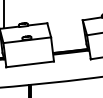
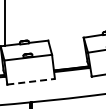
line: (30, 64) -> (31, 81), solid -> dashed

